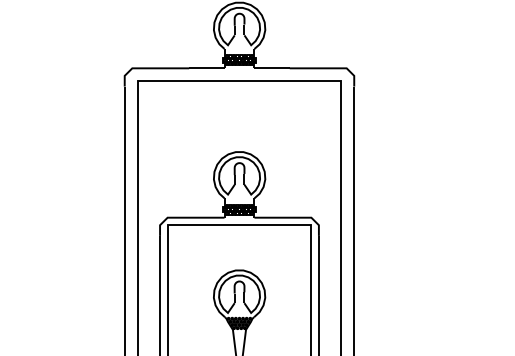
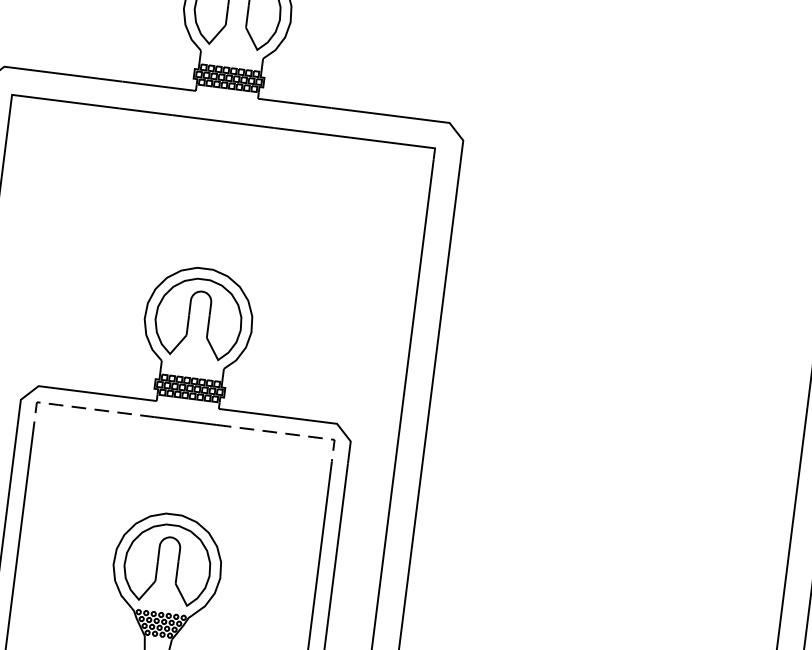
line: (189, 225) -> (81, 408), solid -> dashed
line: (289, 225) -> (289, 434), solid -> dashed

